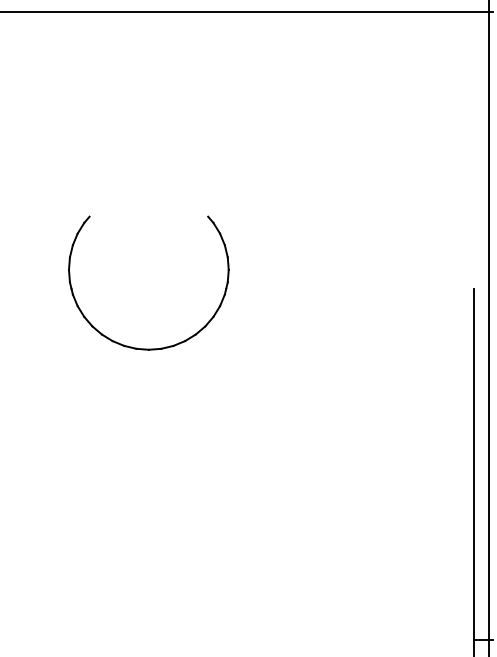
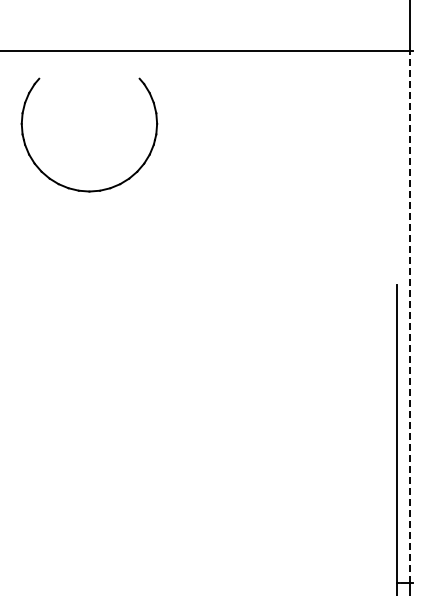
line: (488, 326) -> (409, 316), solid -> dashed
part: (137, 347) -> (79, 189), moved

